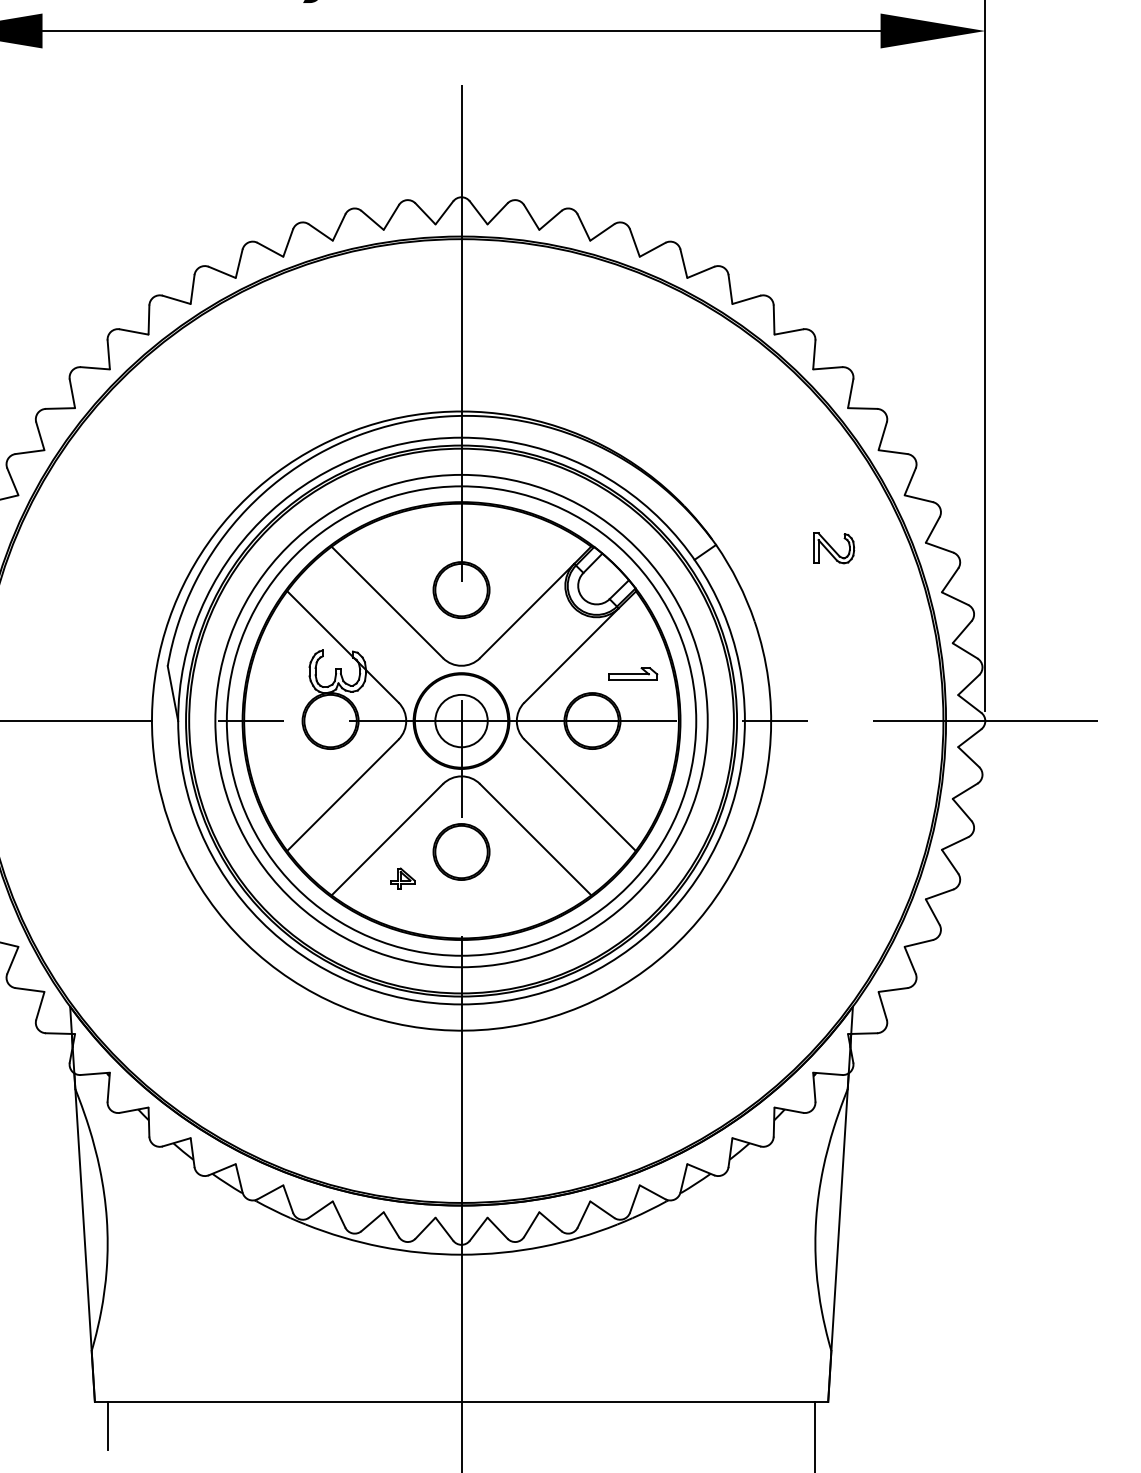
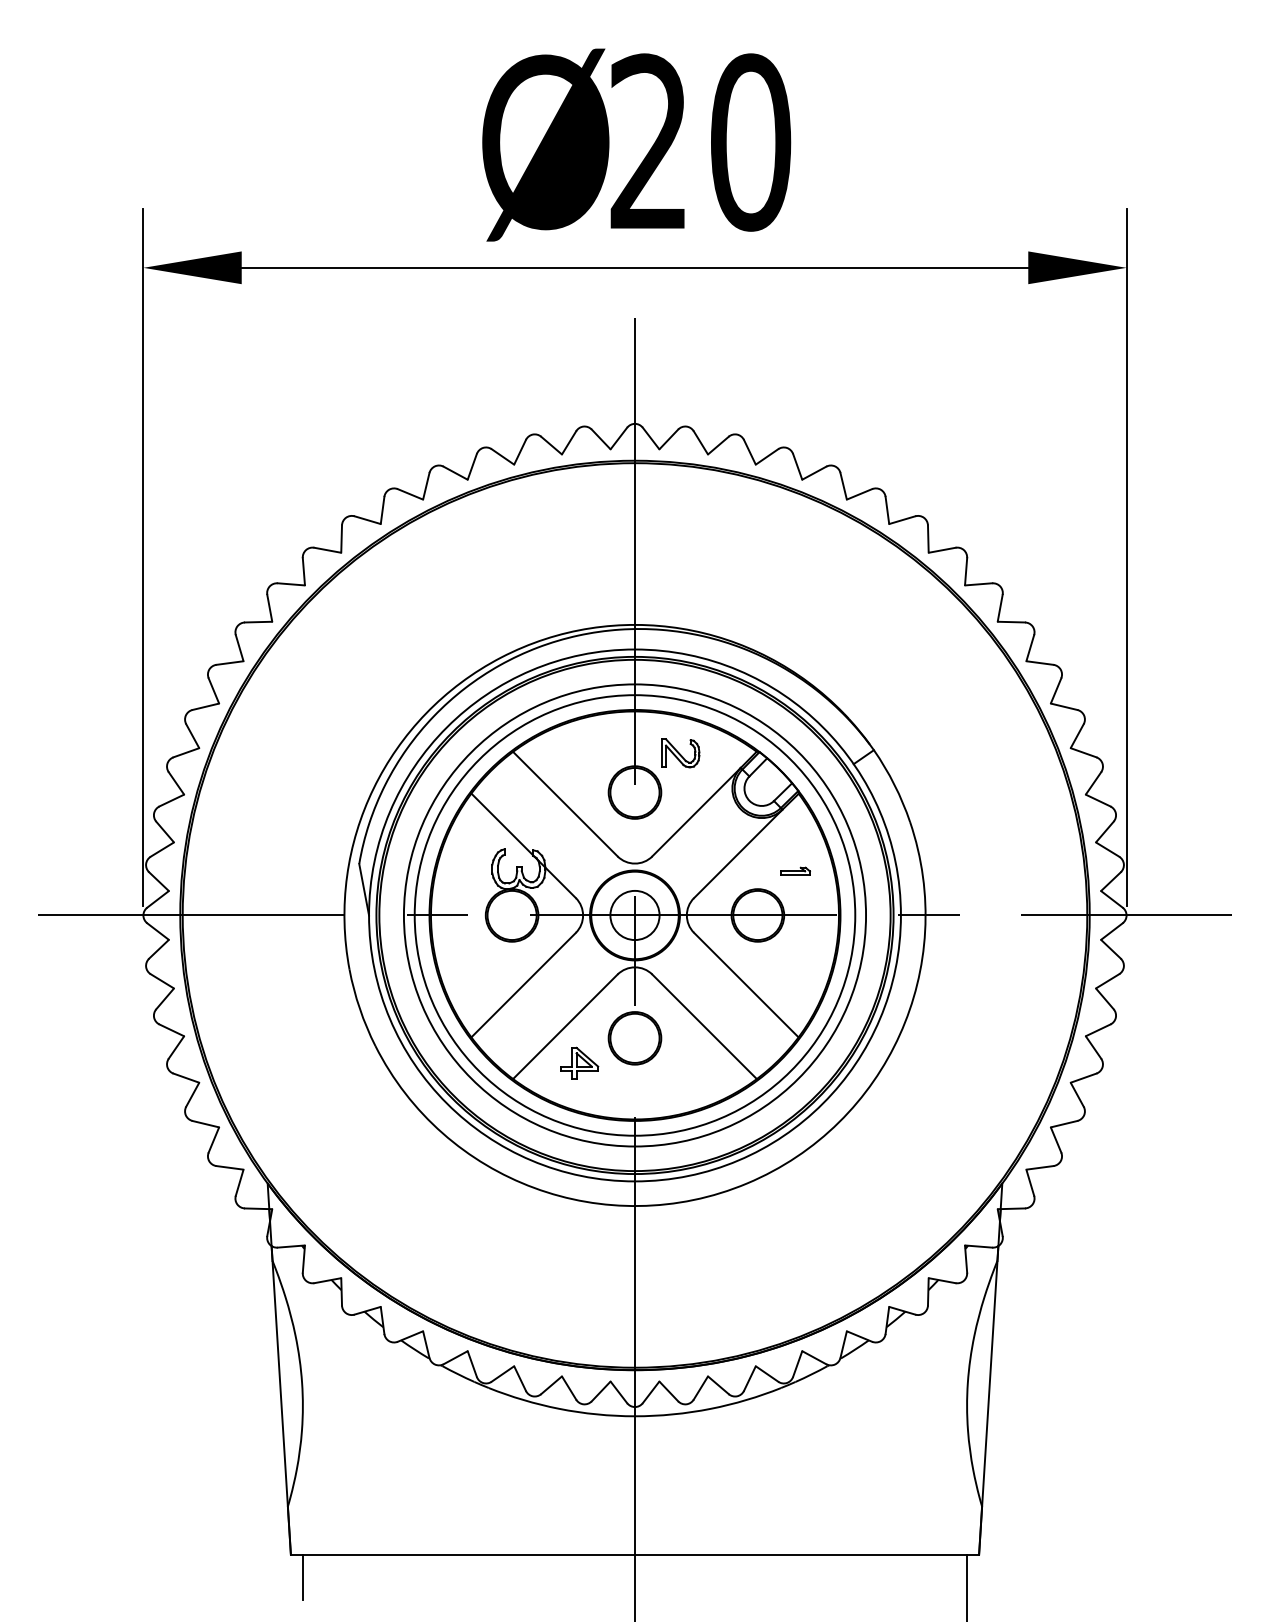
part: (833, 548) -> (680, 753), moved
part: (632, 673) -> (795, 870), size x0.62
part: (402, 877) -> (579, 1062), size x1.67

